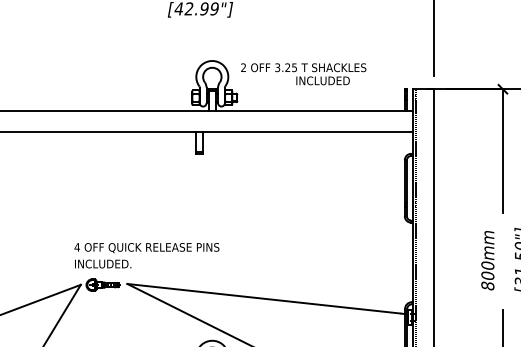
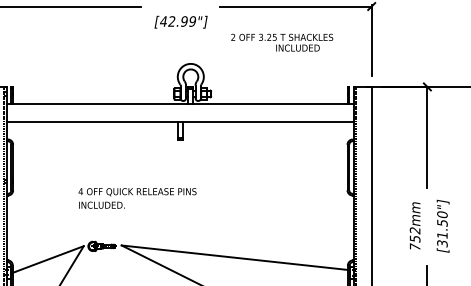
text: (304, 73) -> (282, 42), moved
text: (146, 255) -> (137, 198), moved
text: (487, 275) -> (414, 238), 800mm -> 752mm

